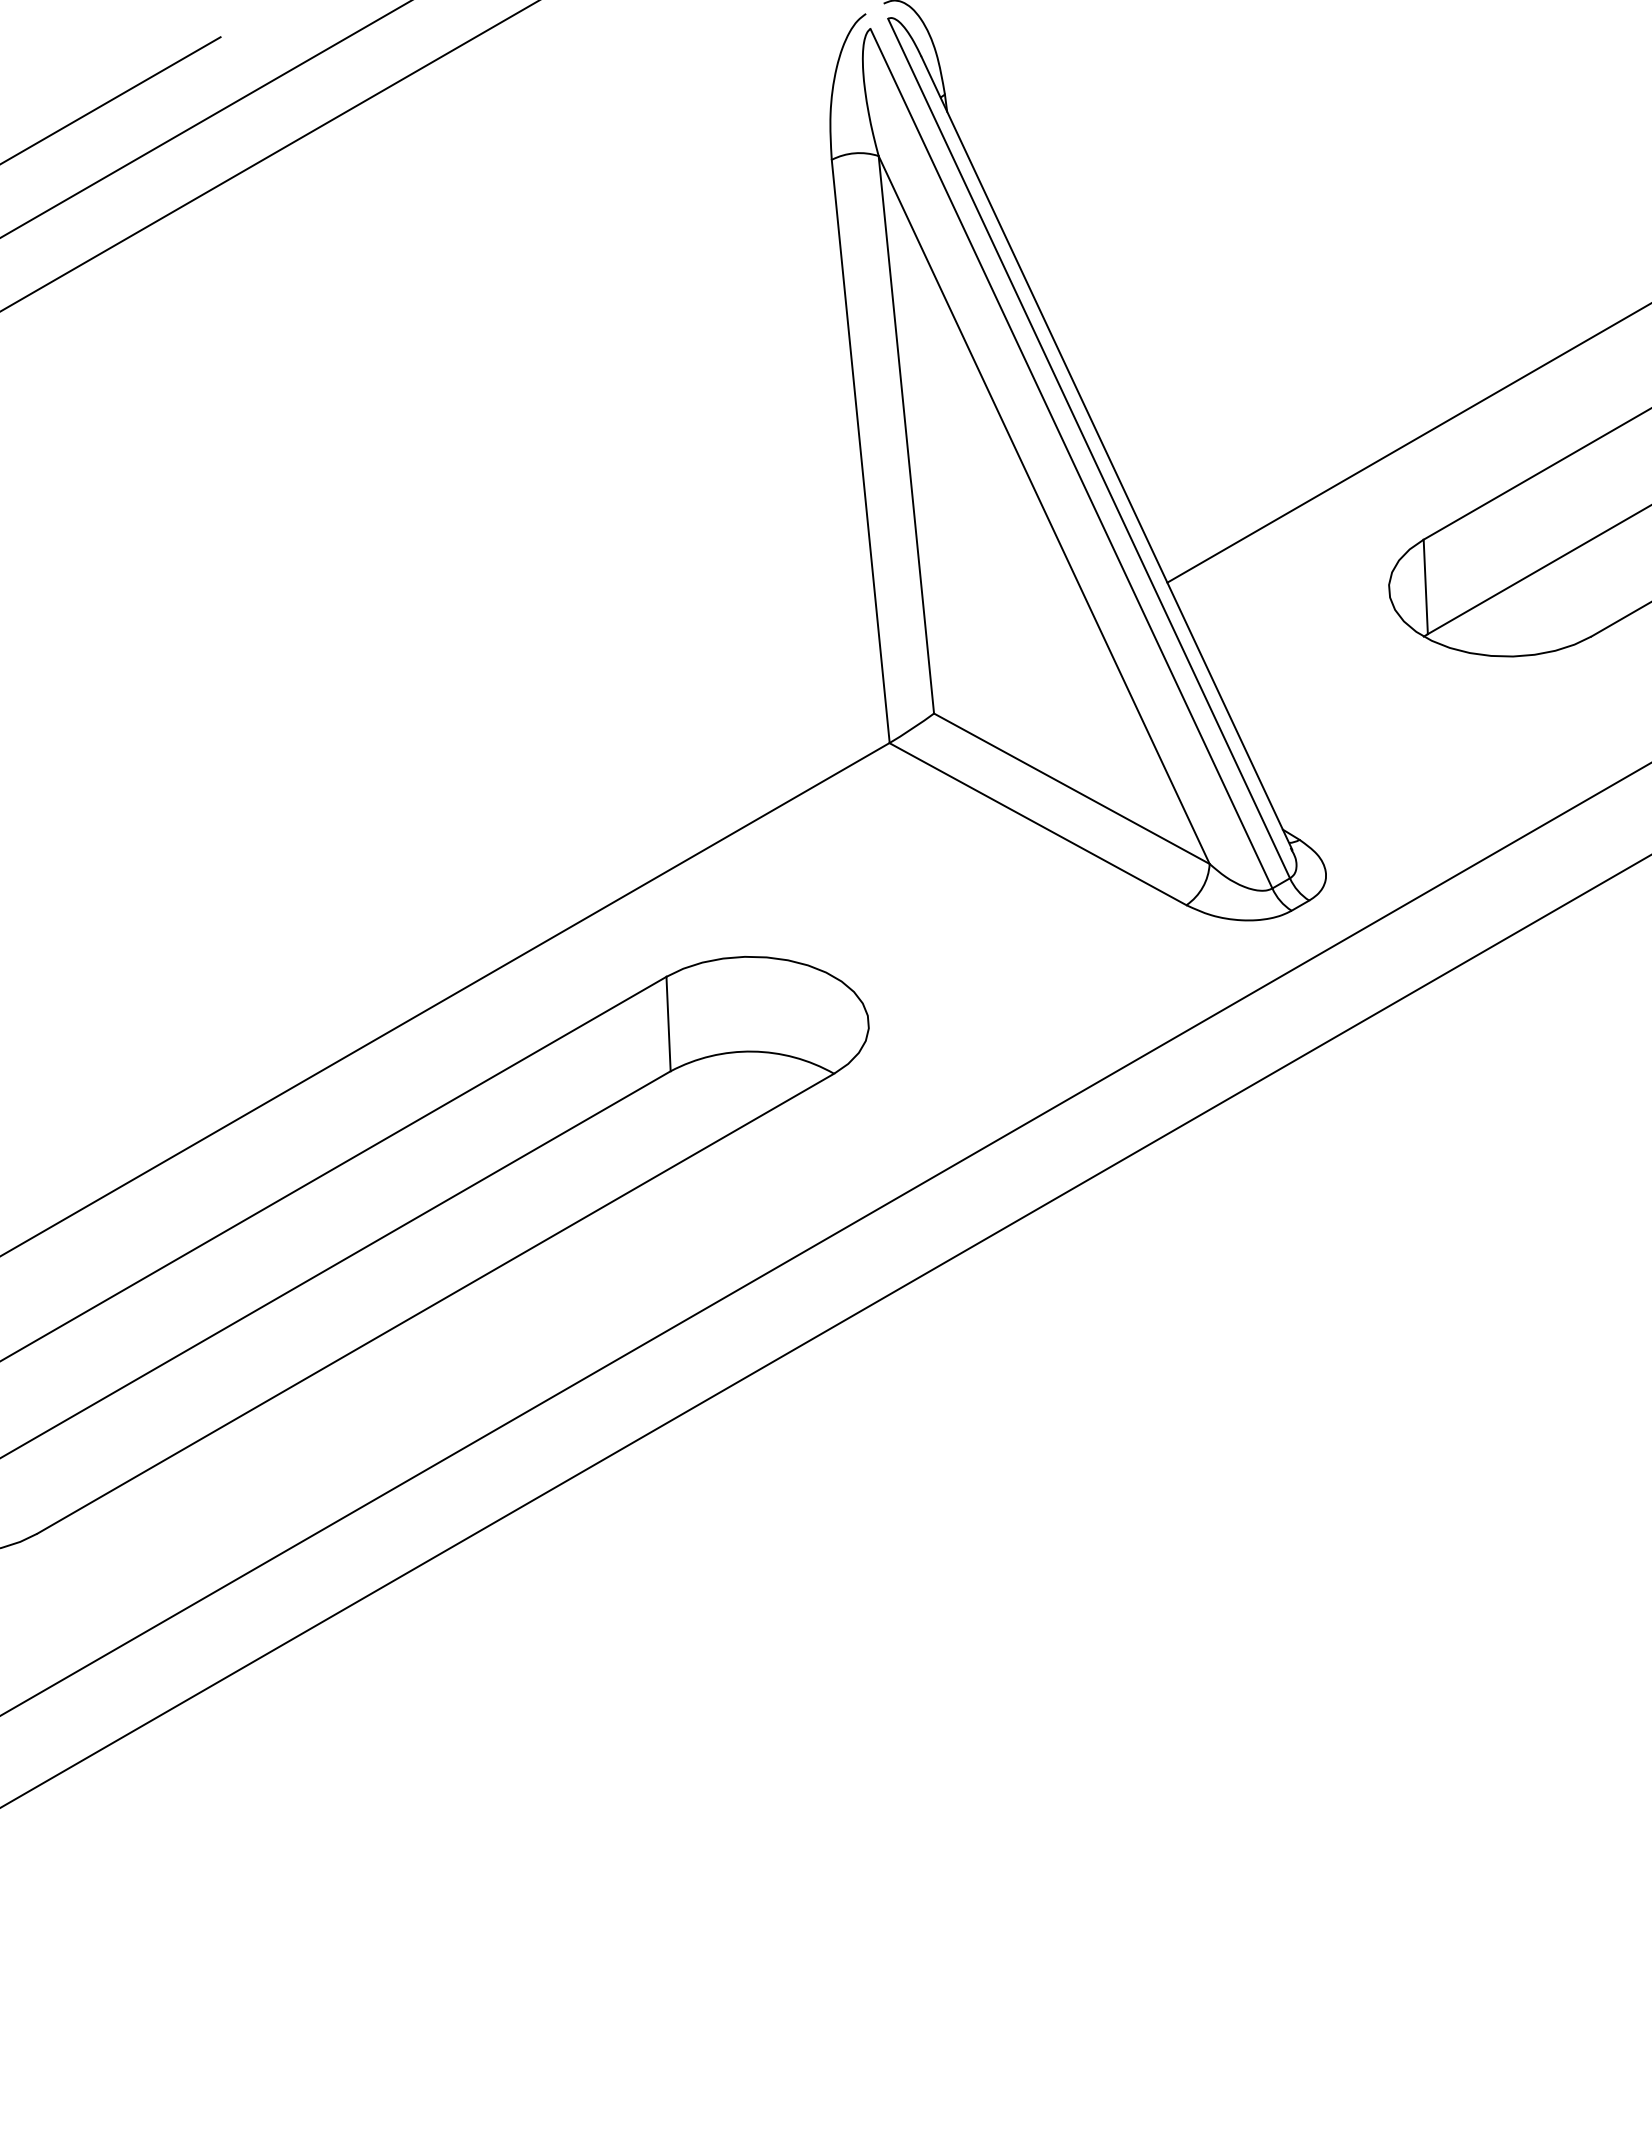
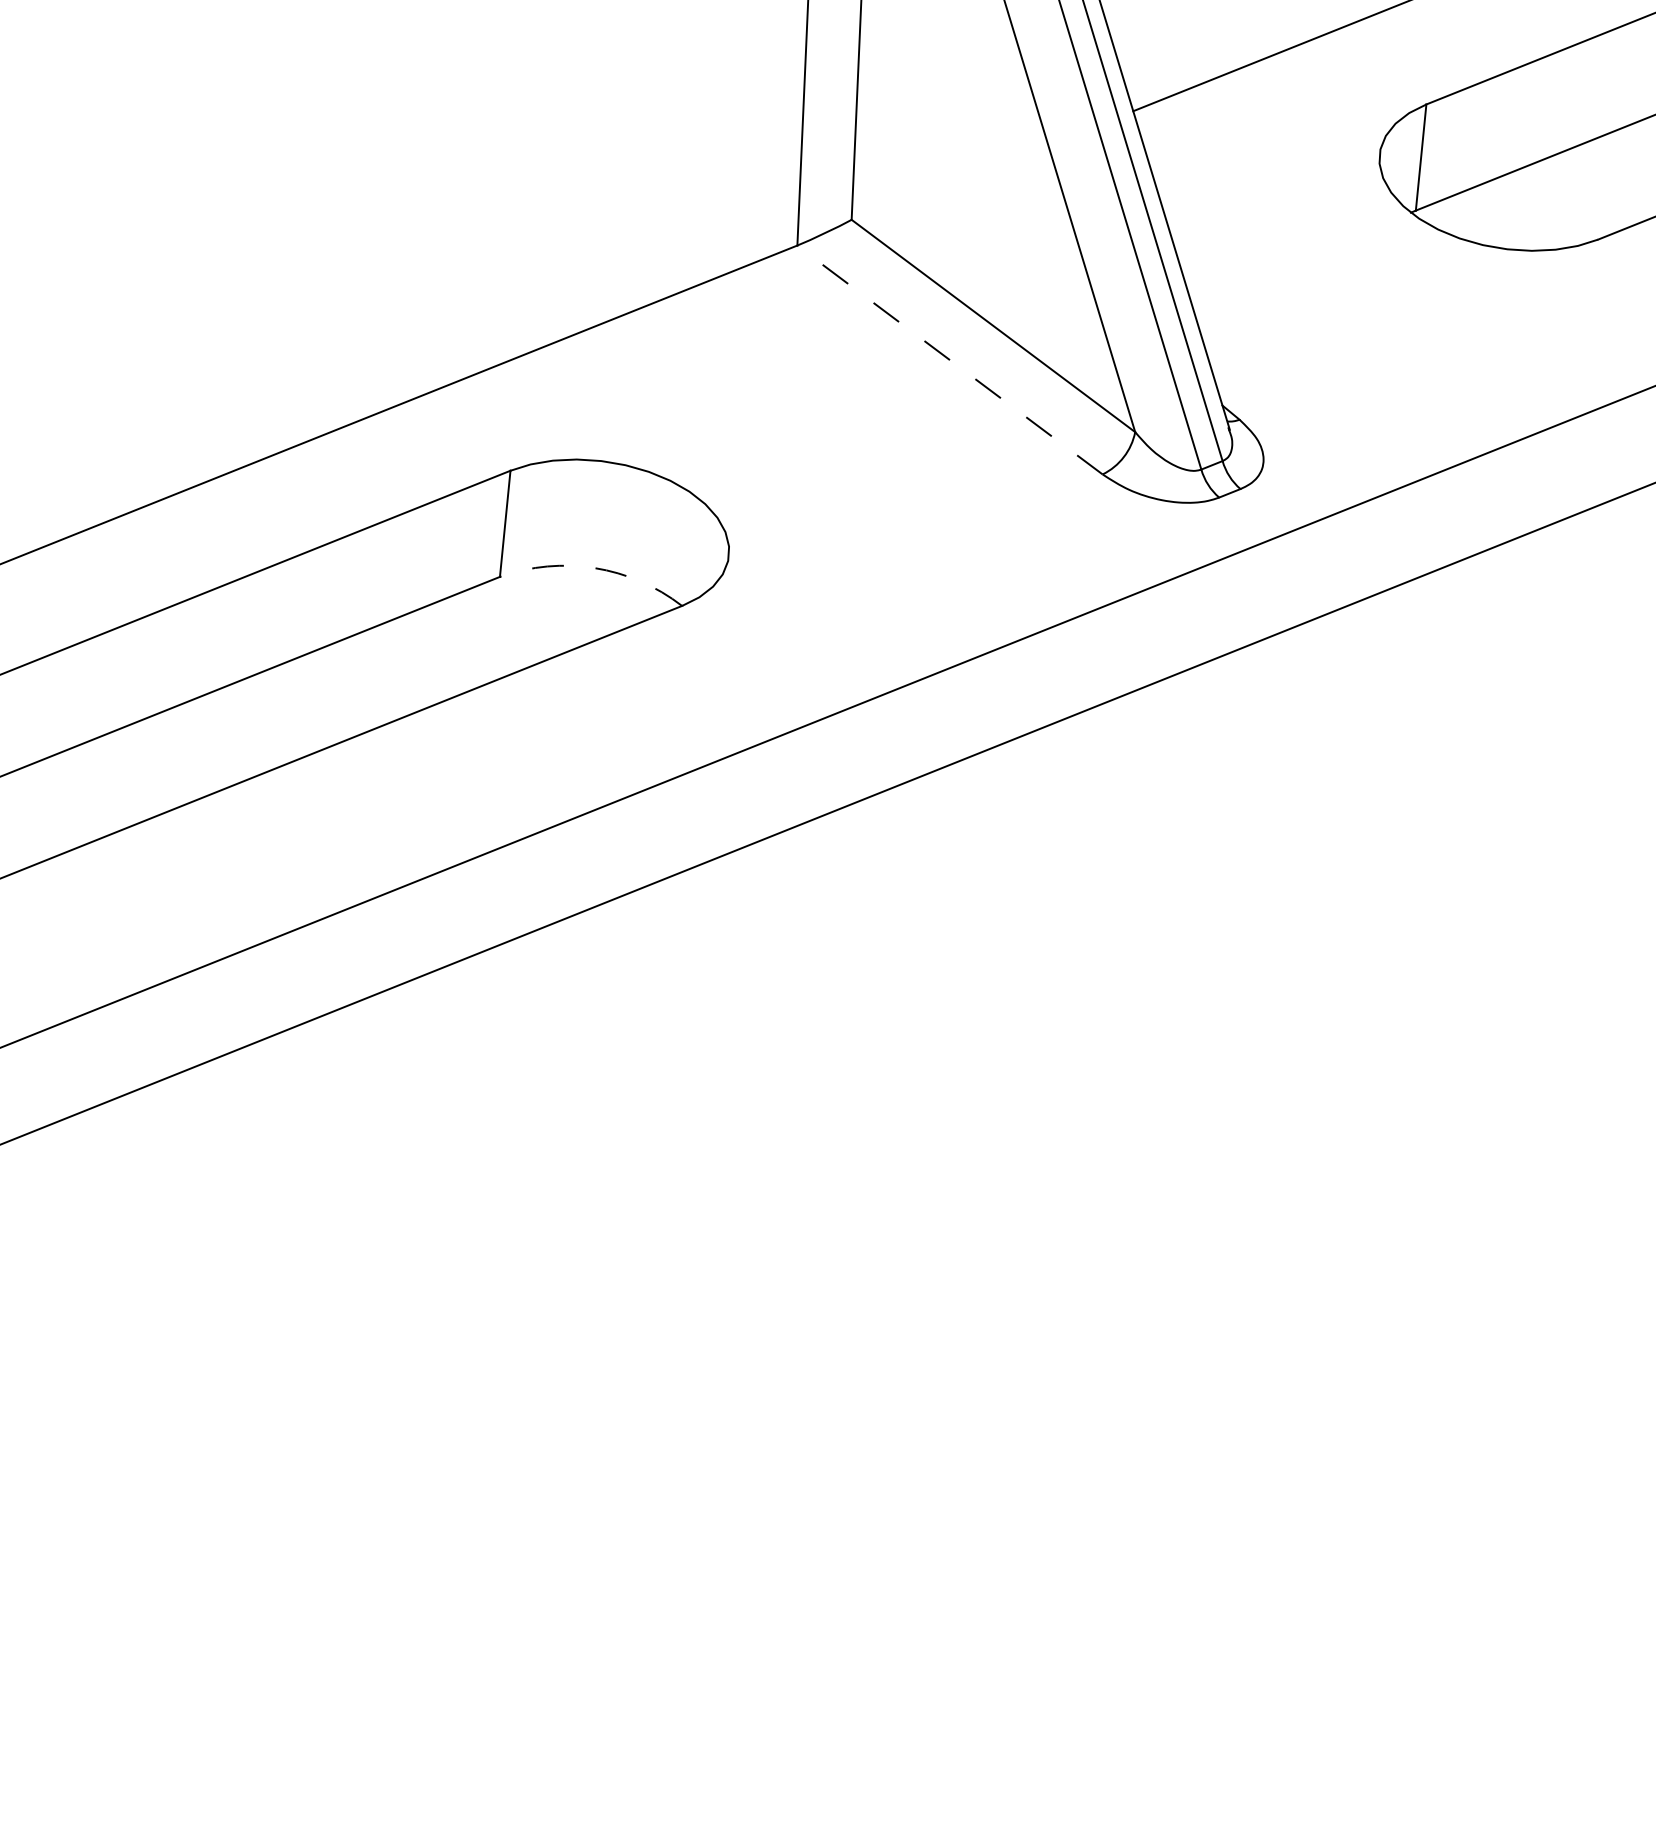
line: (1037, 823) -> (949, 359), solid -> dashed
arc: (752, 1051) -> (594, 567), solid -> dashed

